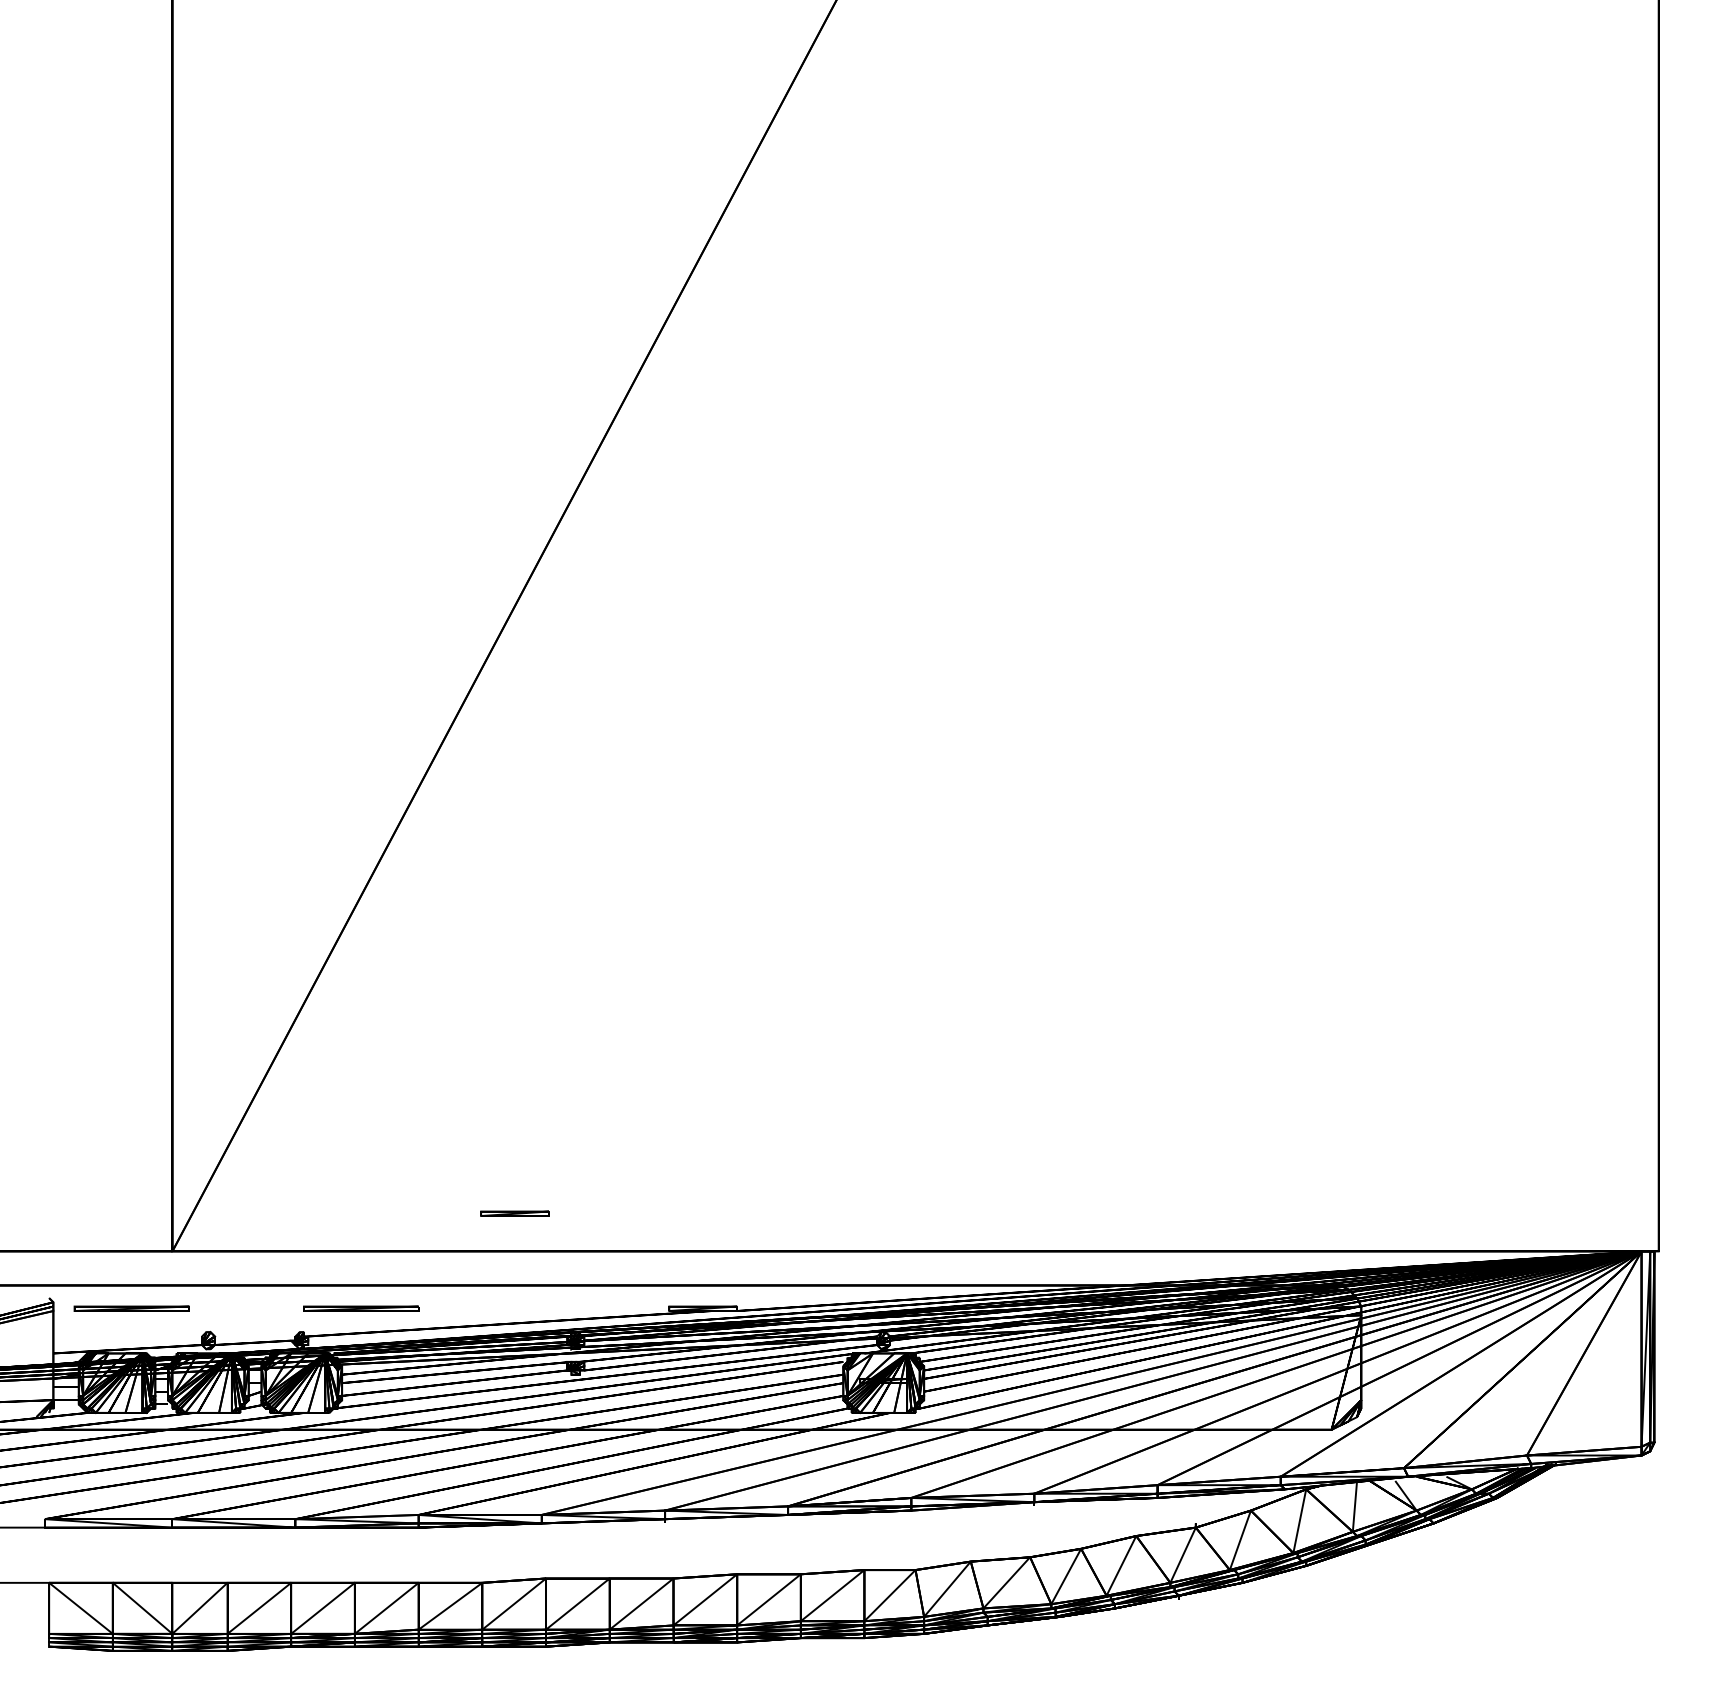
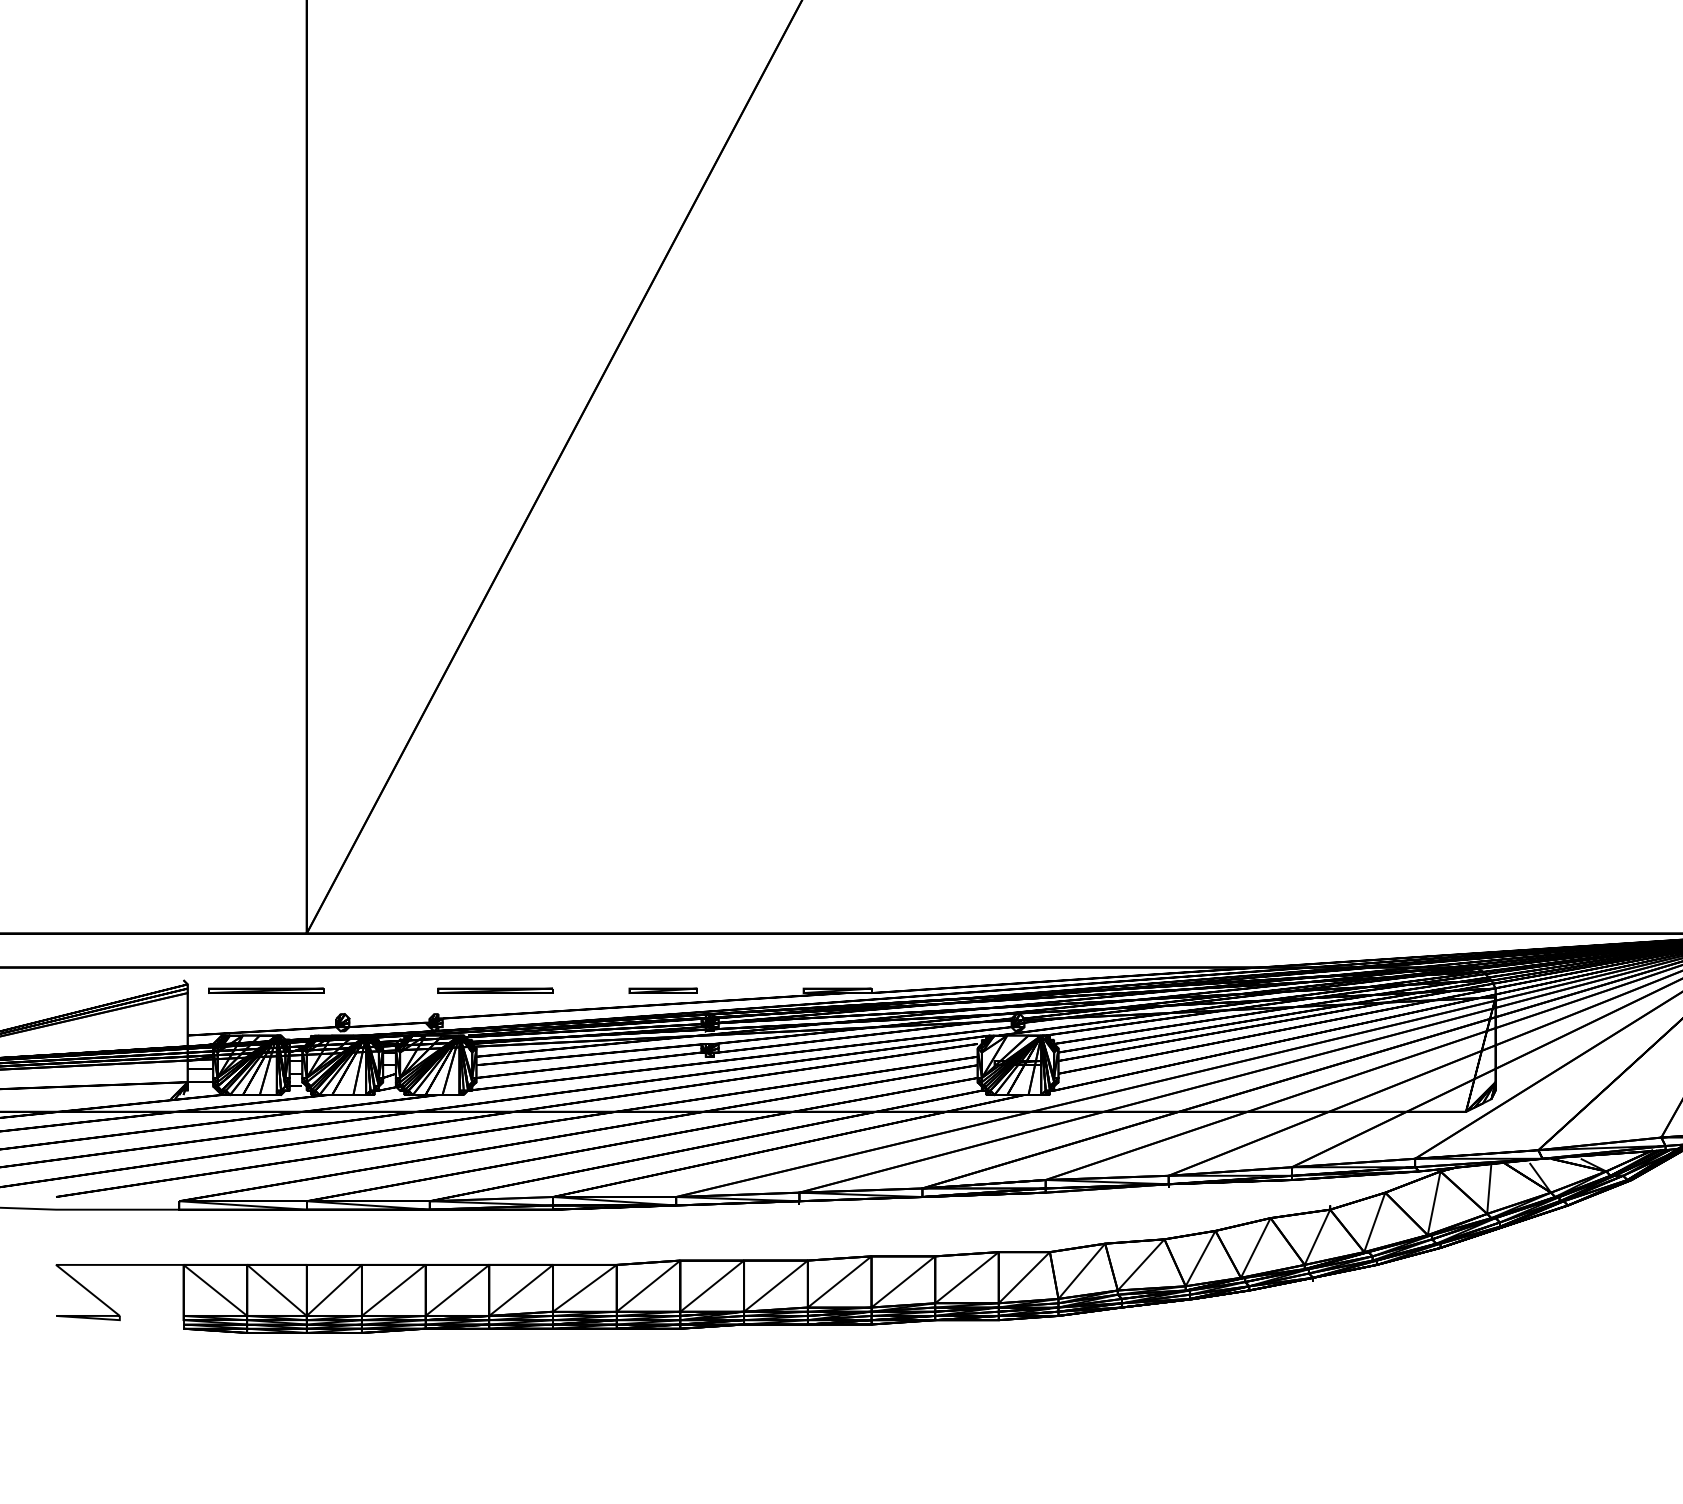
part: (514, 1213) -> (662, 990), moved

